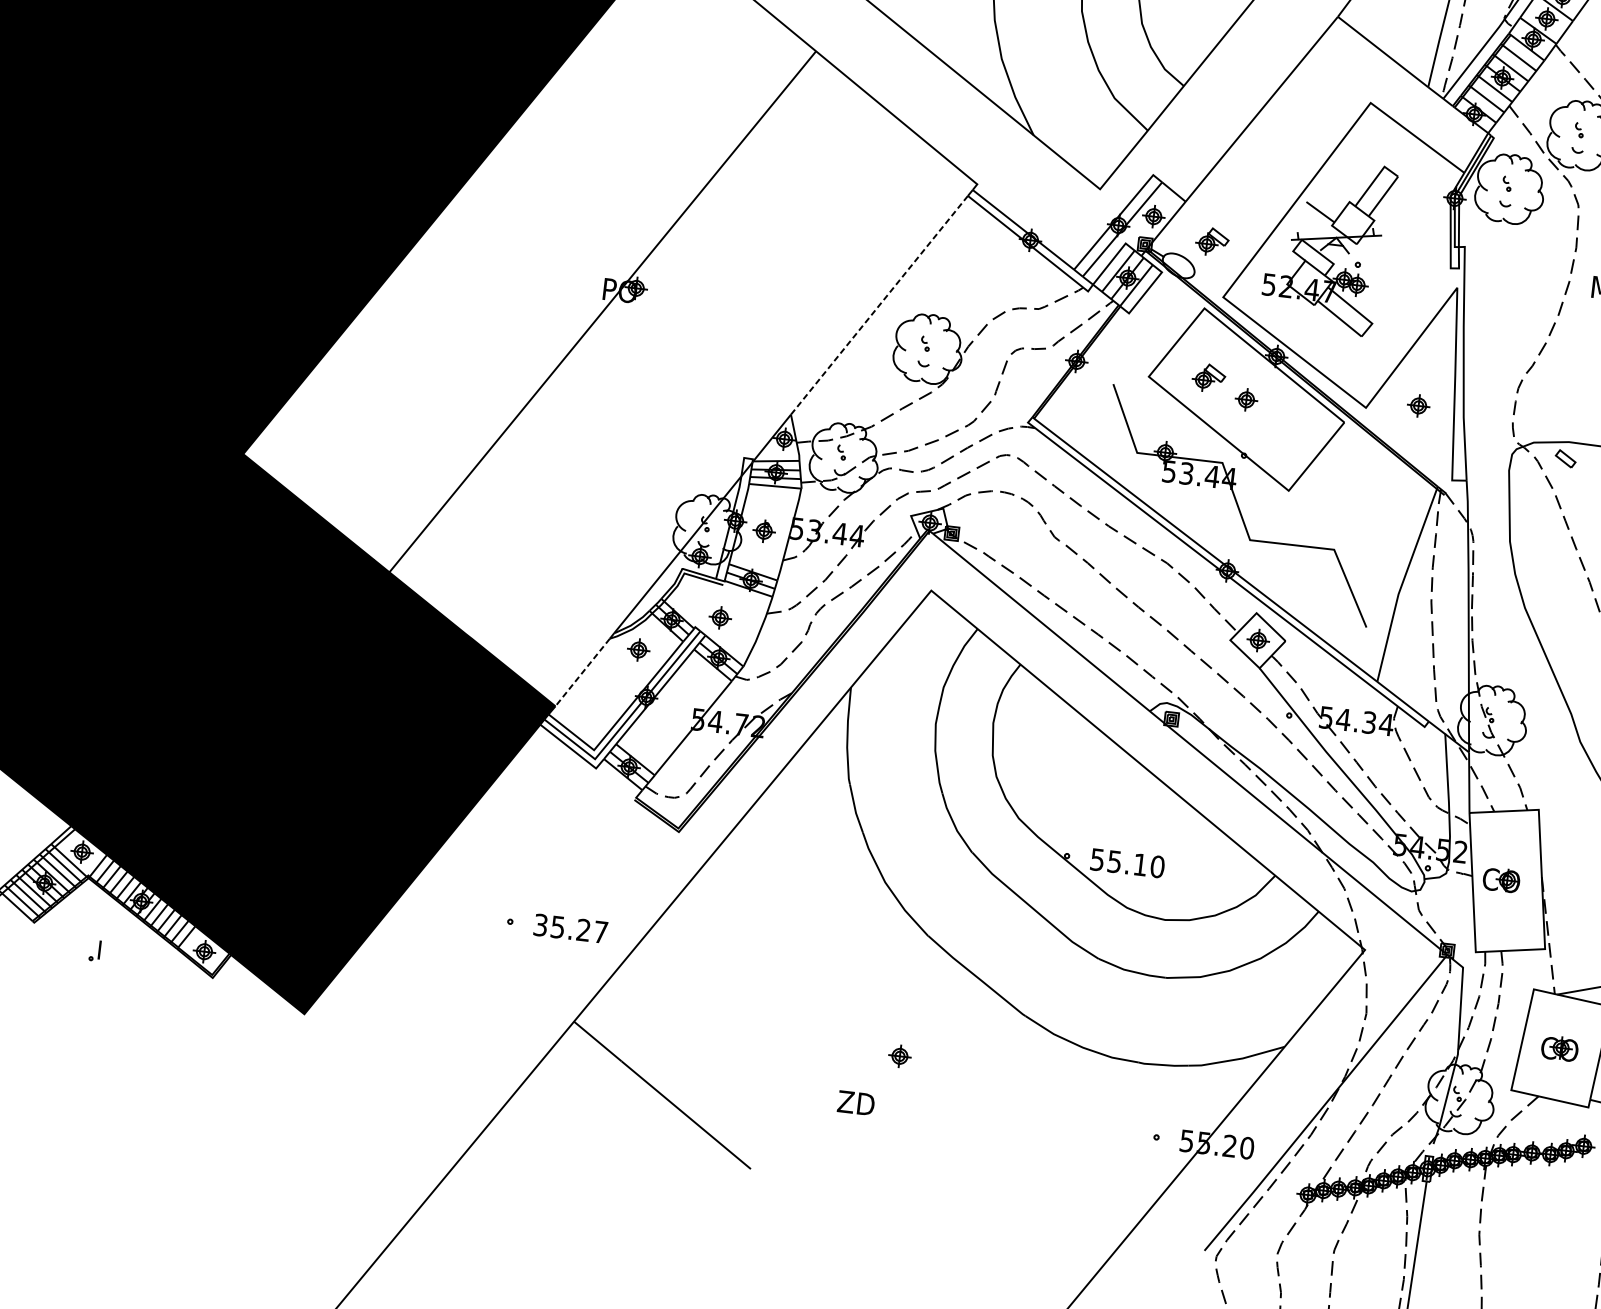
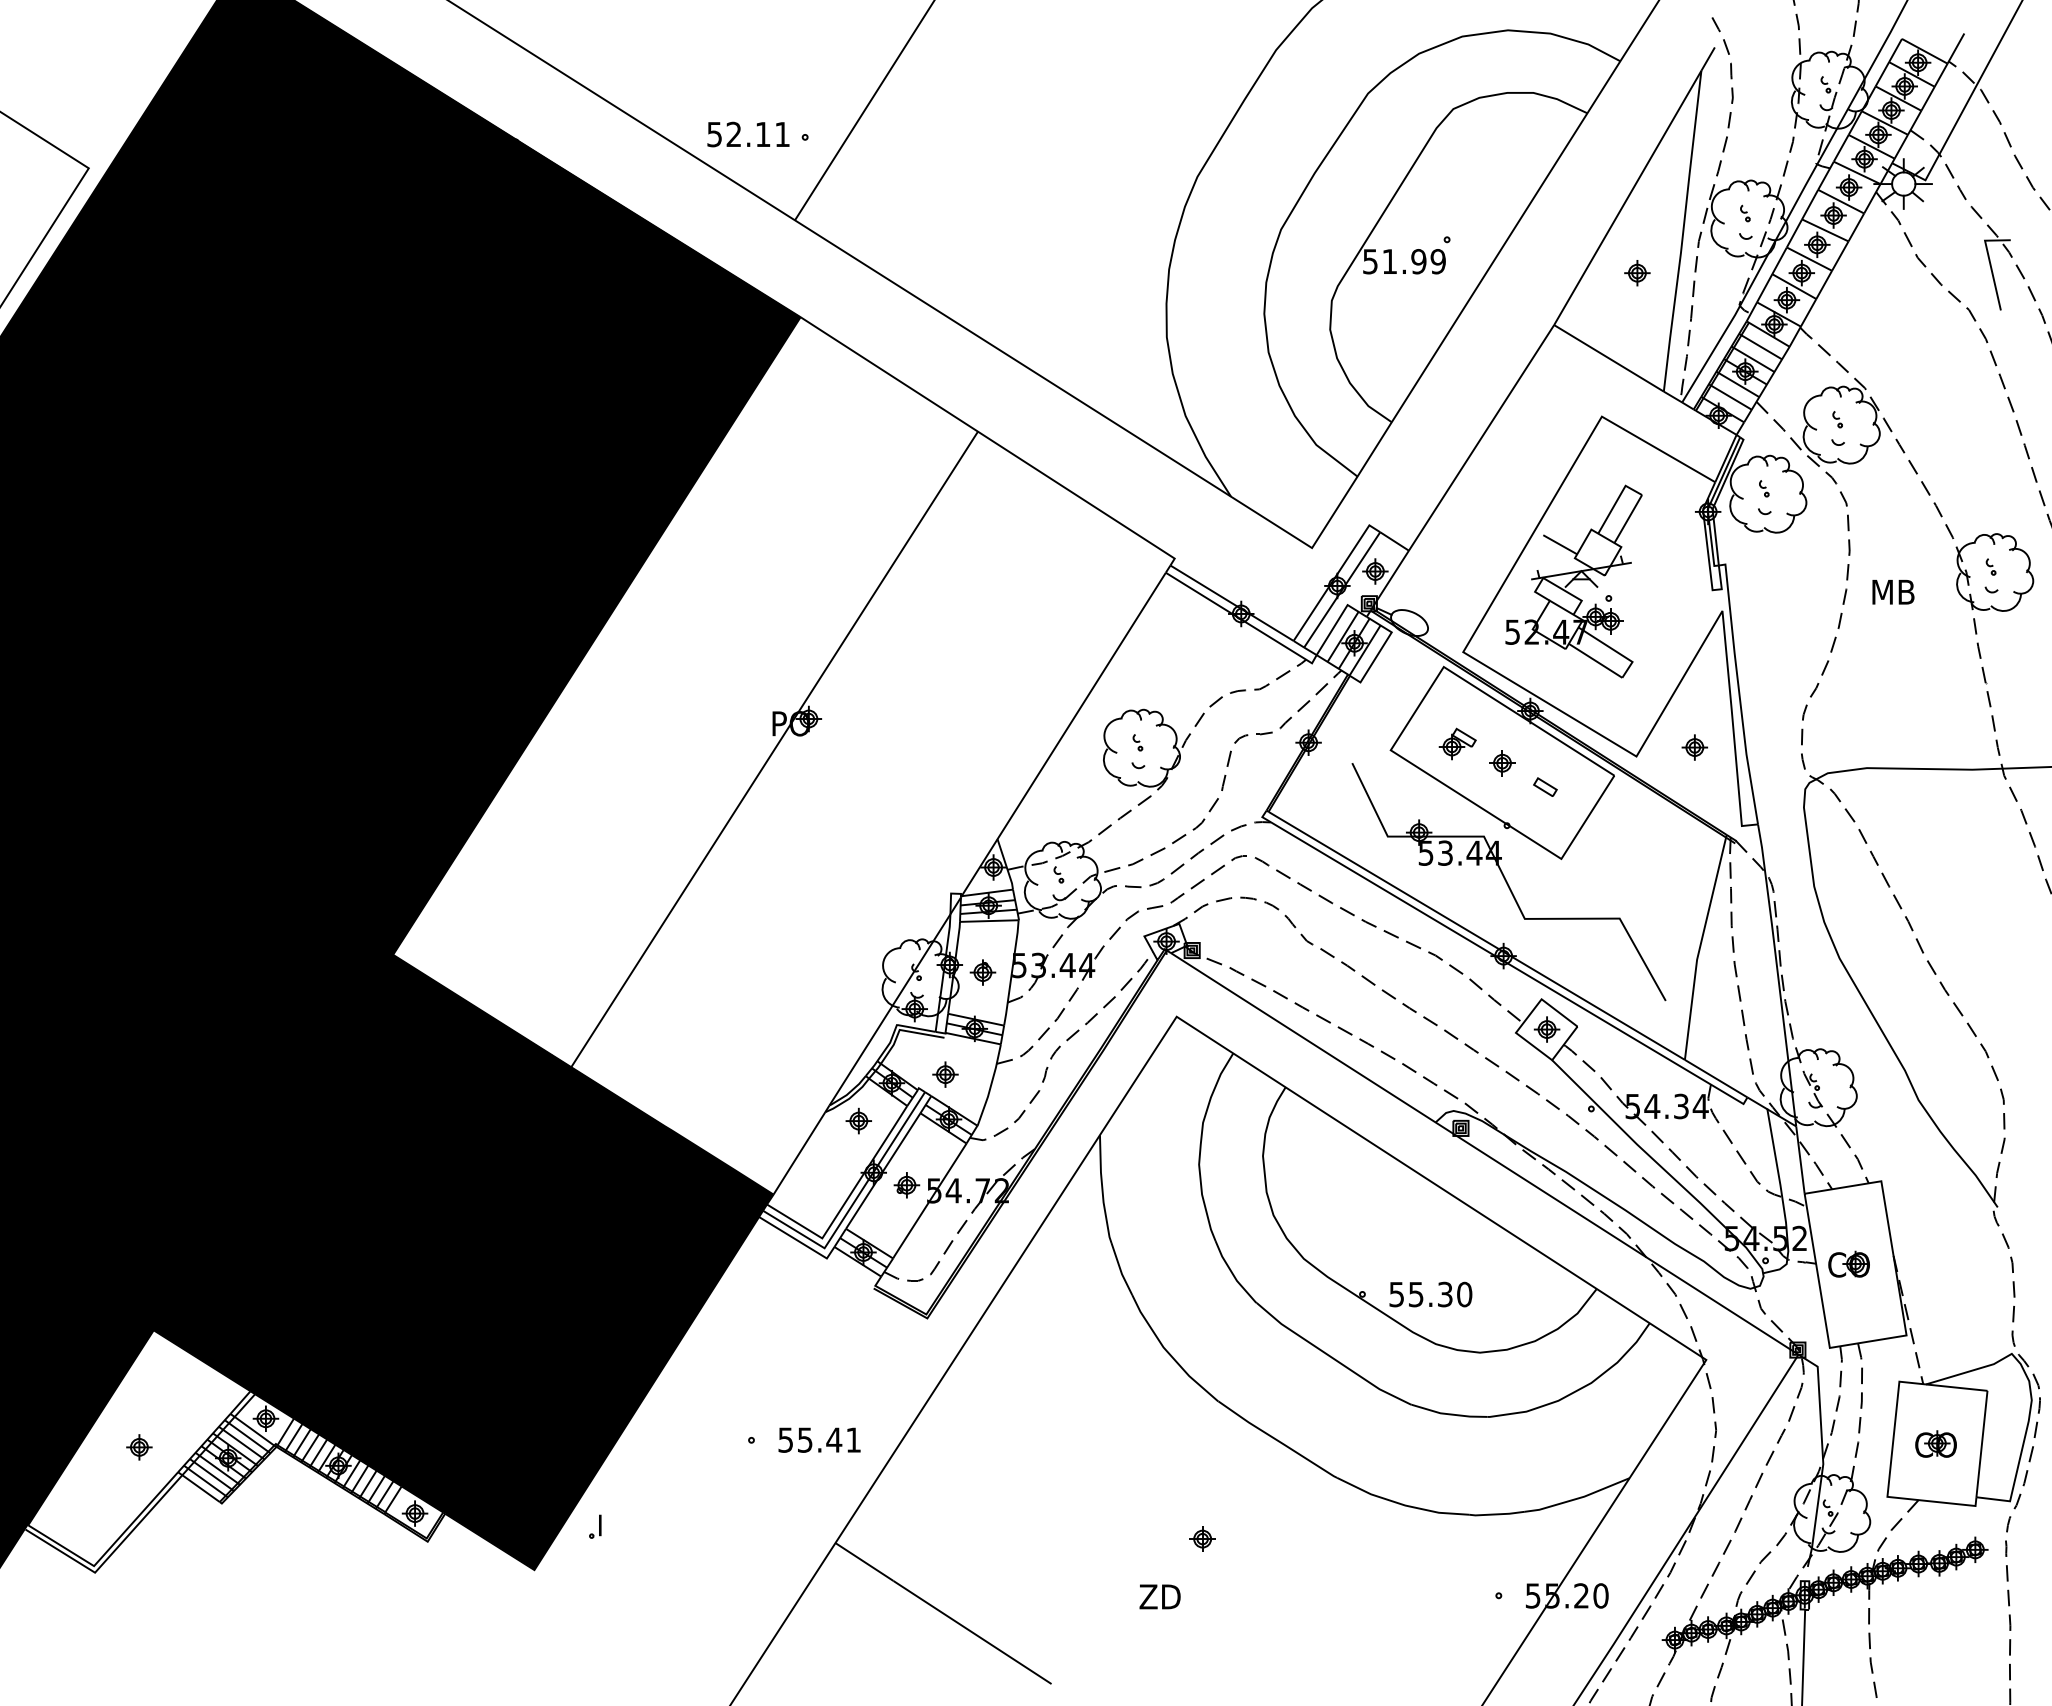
part: (1212, 241) -> (1443, 591), removed
line: (879, 305) -> (1081, 706), dashed -> solid
part: (1565, 458) -> (1545, 786), moved
line: (581, 673) -> (798, 1154), dashed -> solid
part: (674, 712) -> (906, 1185), added
text: (1140, 864) -> (1445, 1294), 55.10 -> 55.30
text: (570, 928) -> (819, 1439), 35.27 -> 55.41
part: (95, 950) -> (595, 1526), moved

